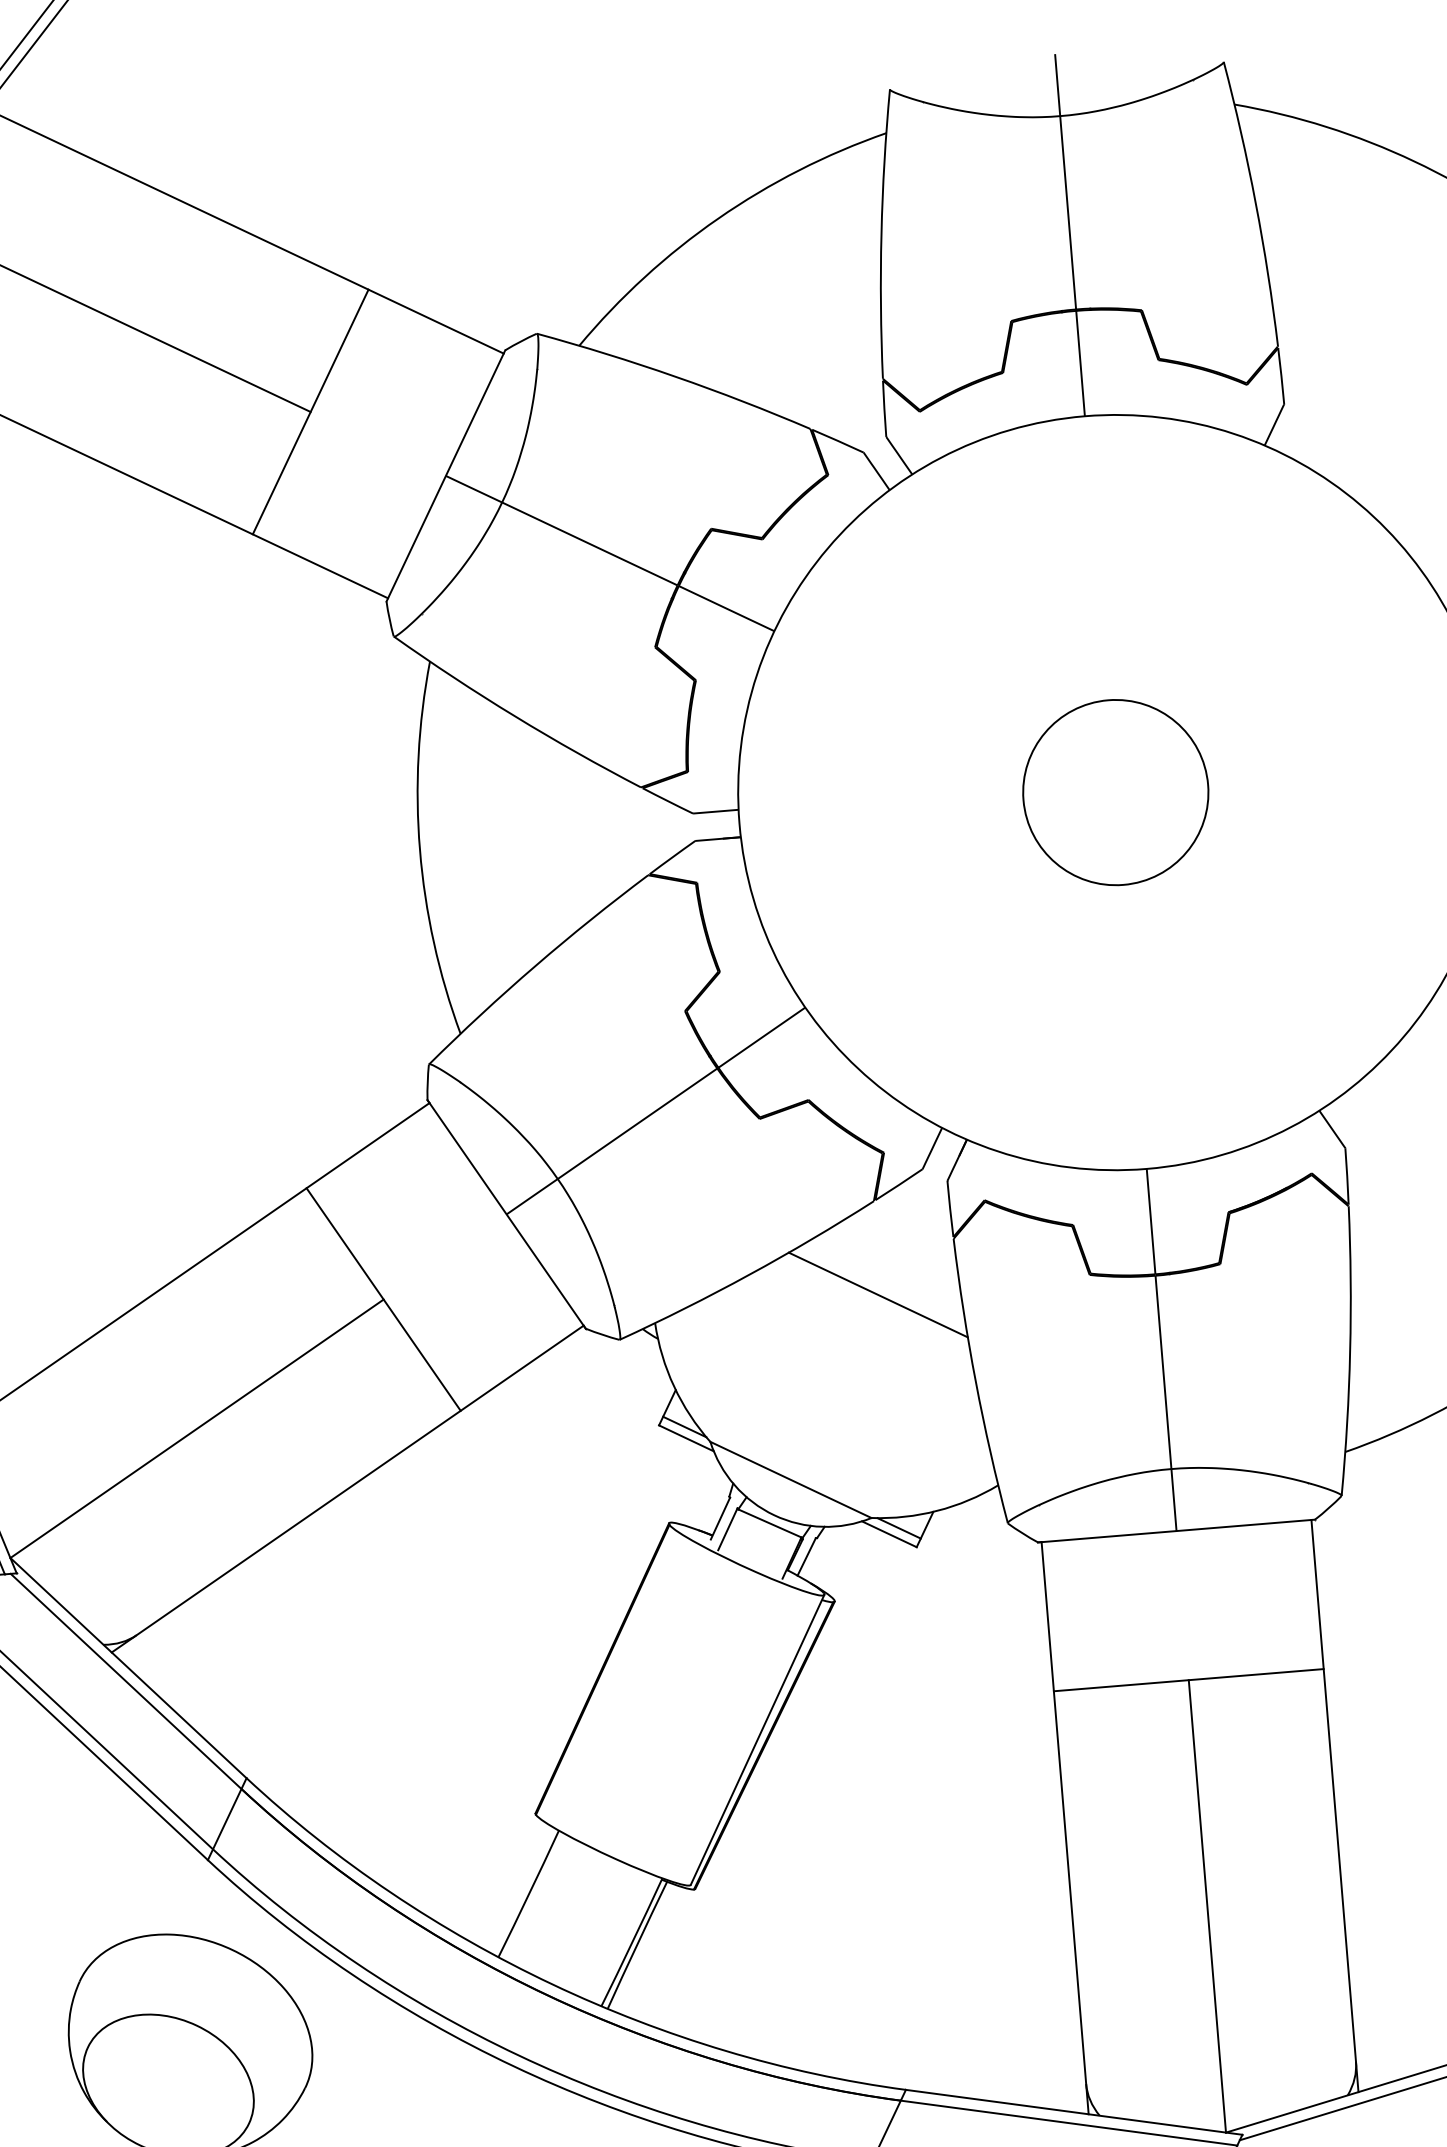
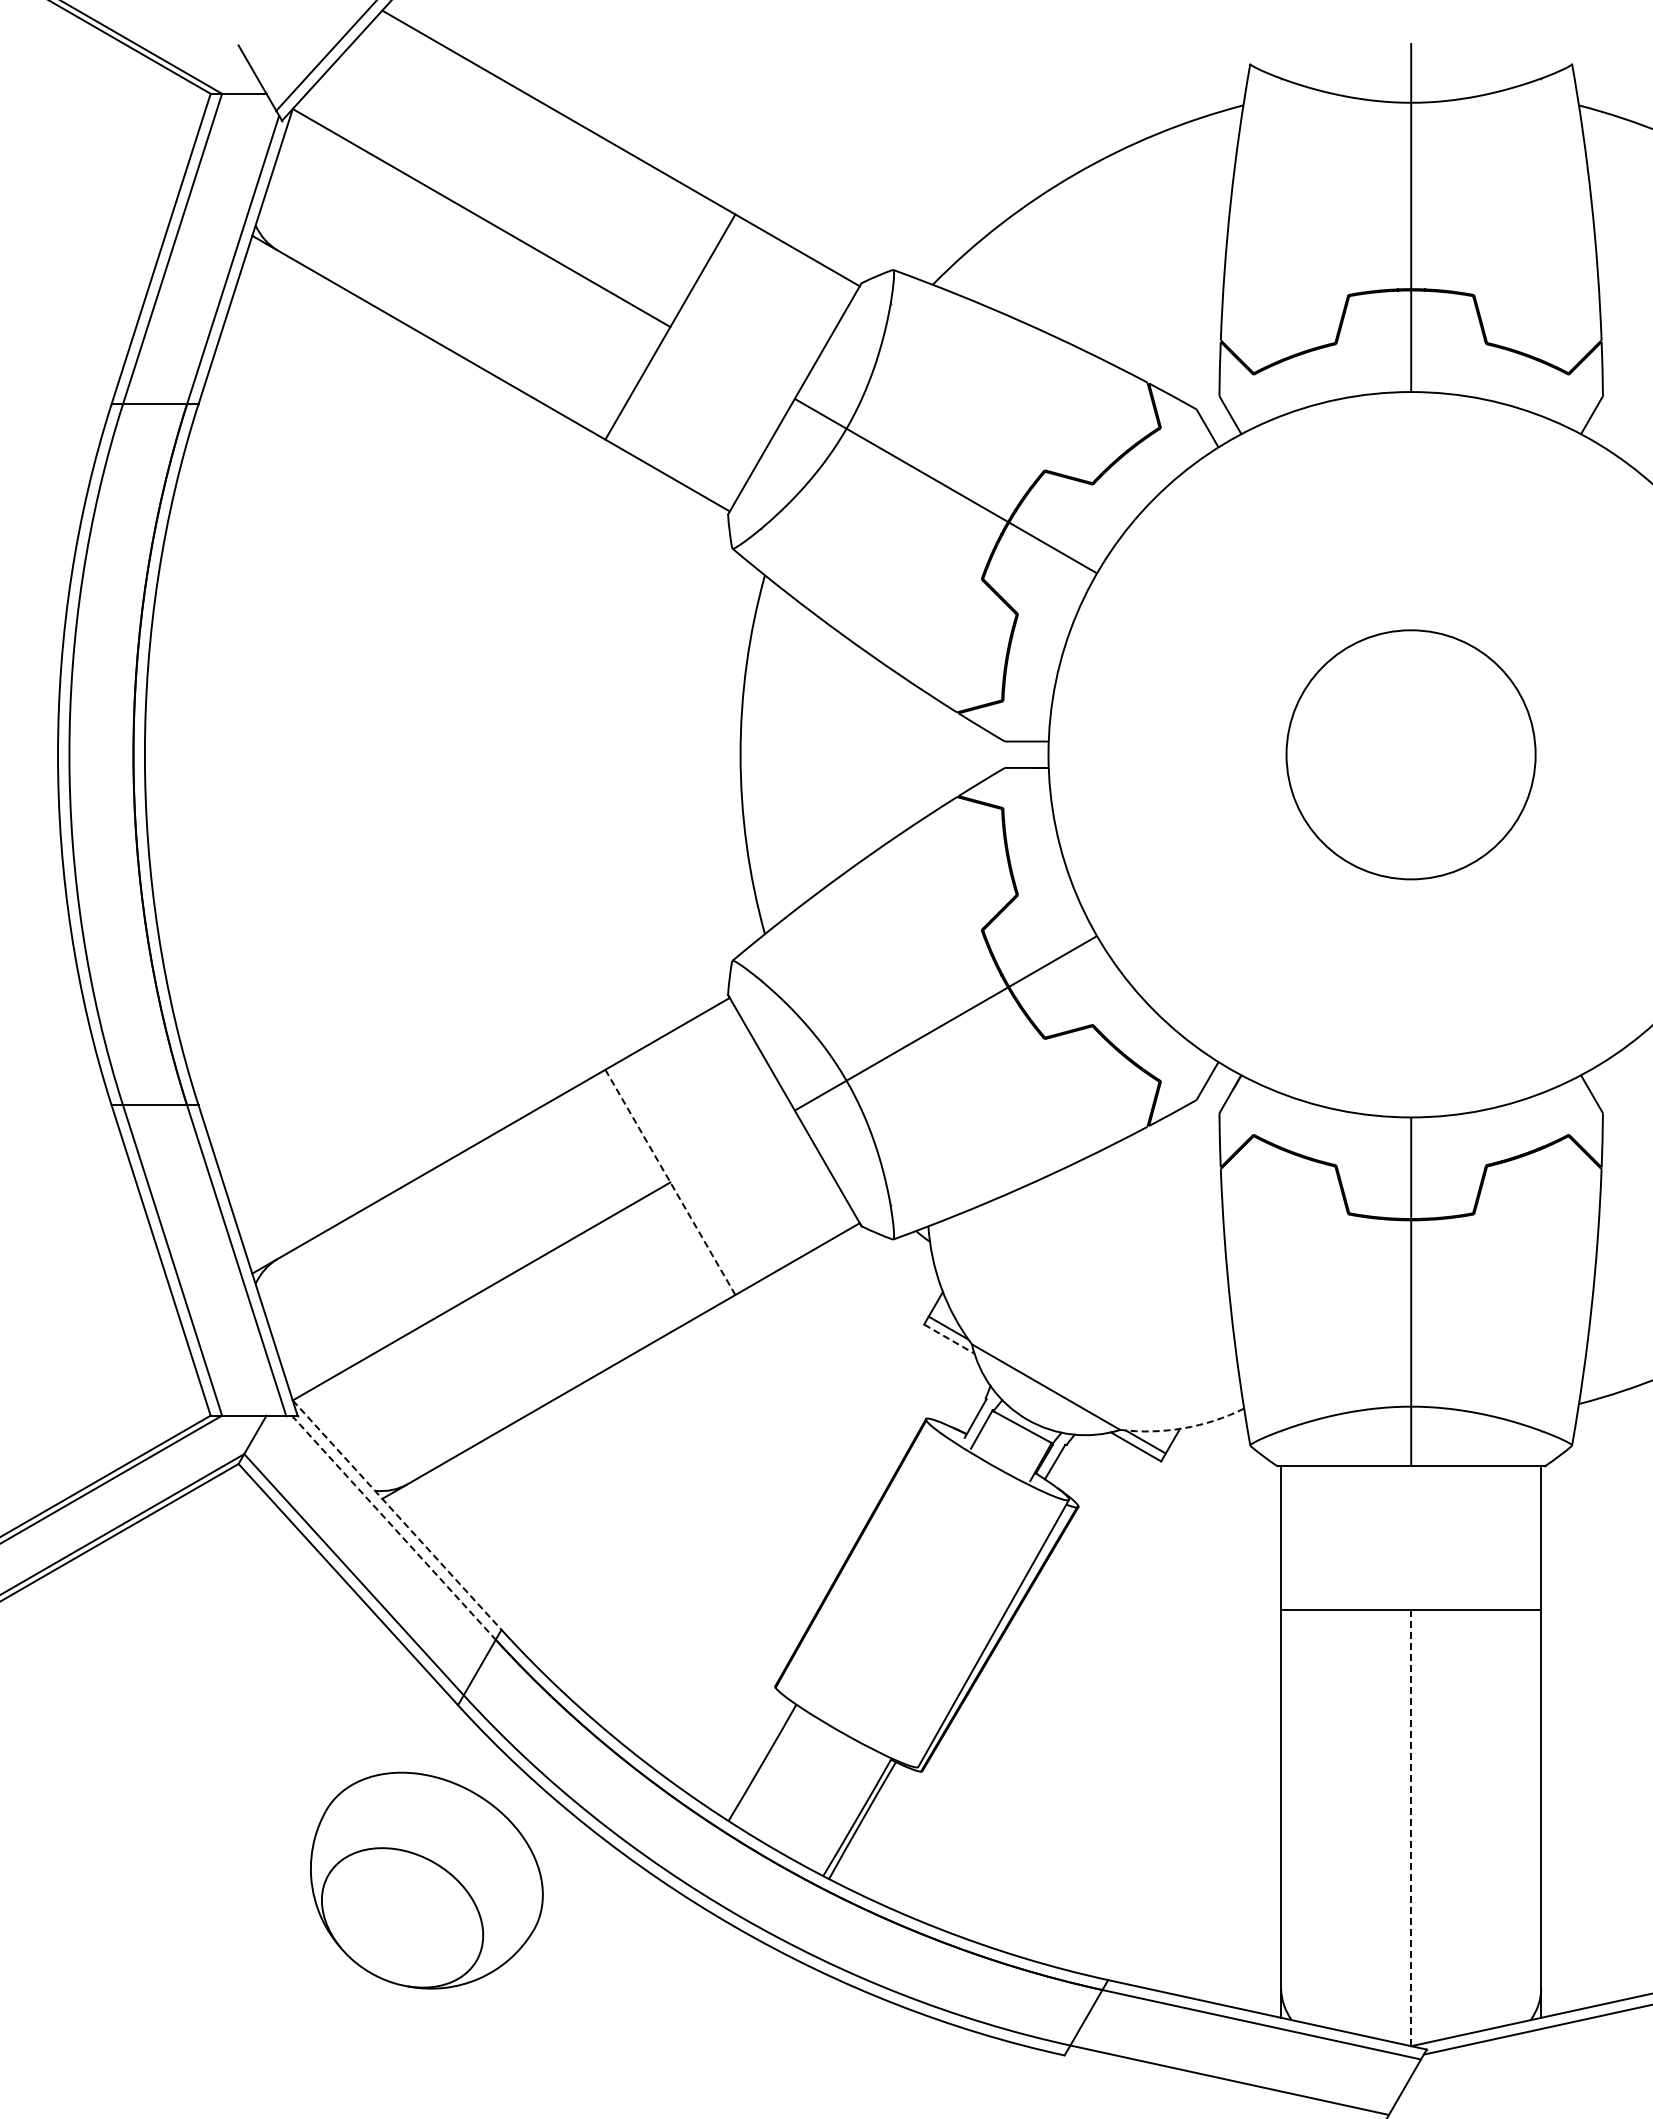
circle: (1116, 792) -> (1411, 754), size x1.4
line: (877, 1294) -> (1143, 1216), removed
line: (383, 1299) -> (670, 1182), solid -> dashed
line: (686, 1438) -> (949, 1339), solid -> dashed
arc: (937, 1511) -> (1183, 1428), solid -> dashed
line: (128, 1668) -> (397, 1515), solid -> dashed
line: (125, 1681) -> (393, 1527), solid -> dashed
line: (1207, 1906) -> (1411, 1828), solid -> dashed

